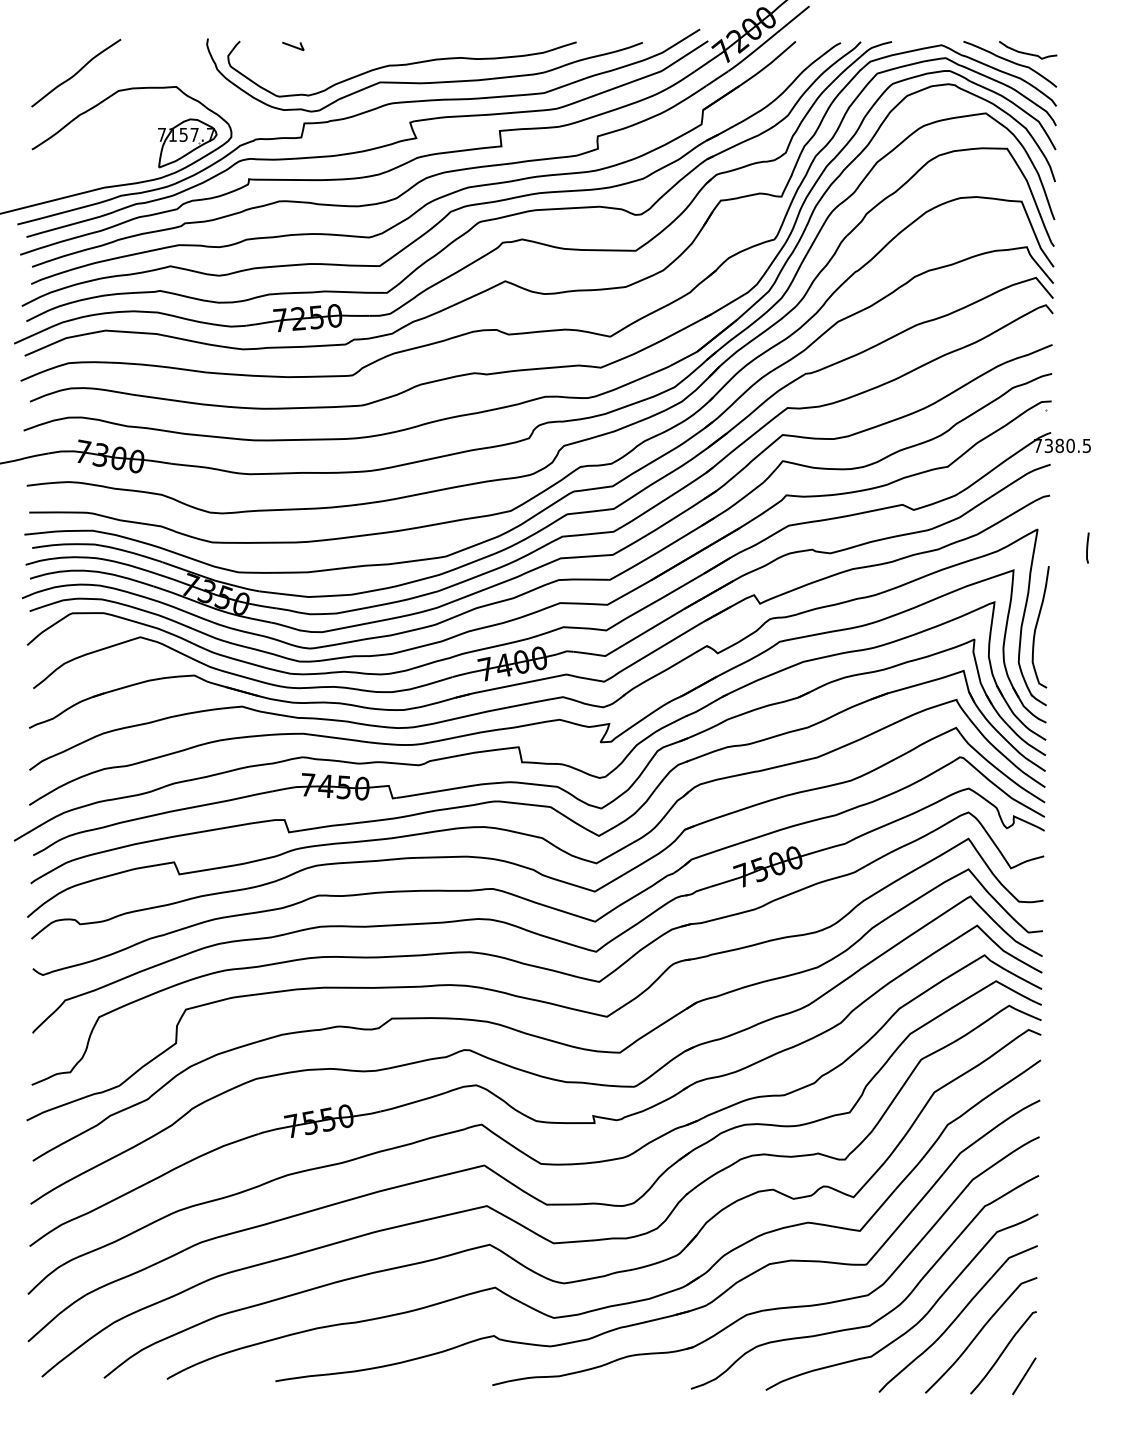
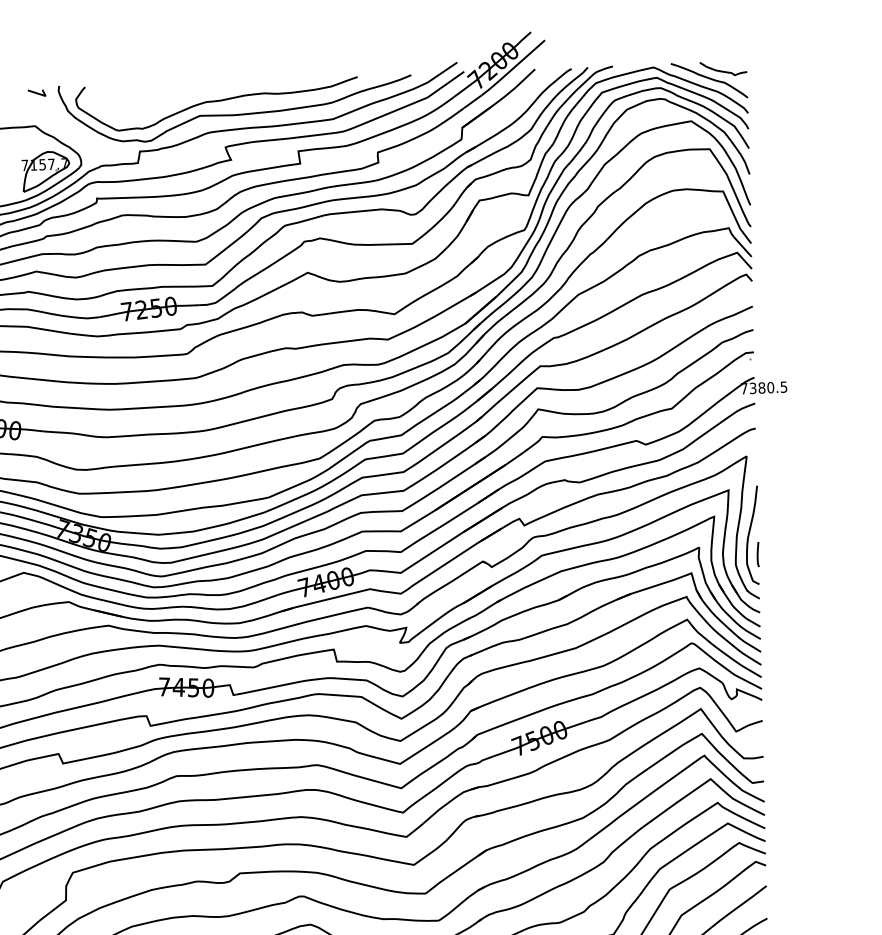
line: (293, 46) -> (37, 93), moved
line: (1087, 547) -> (757, 554), moved

